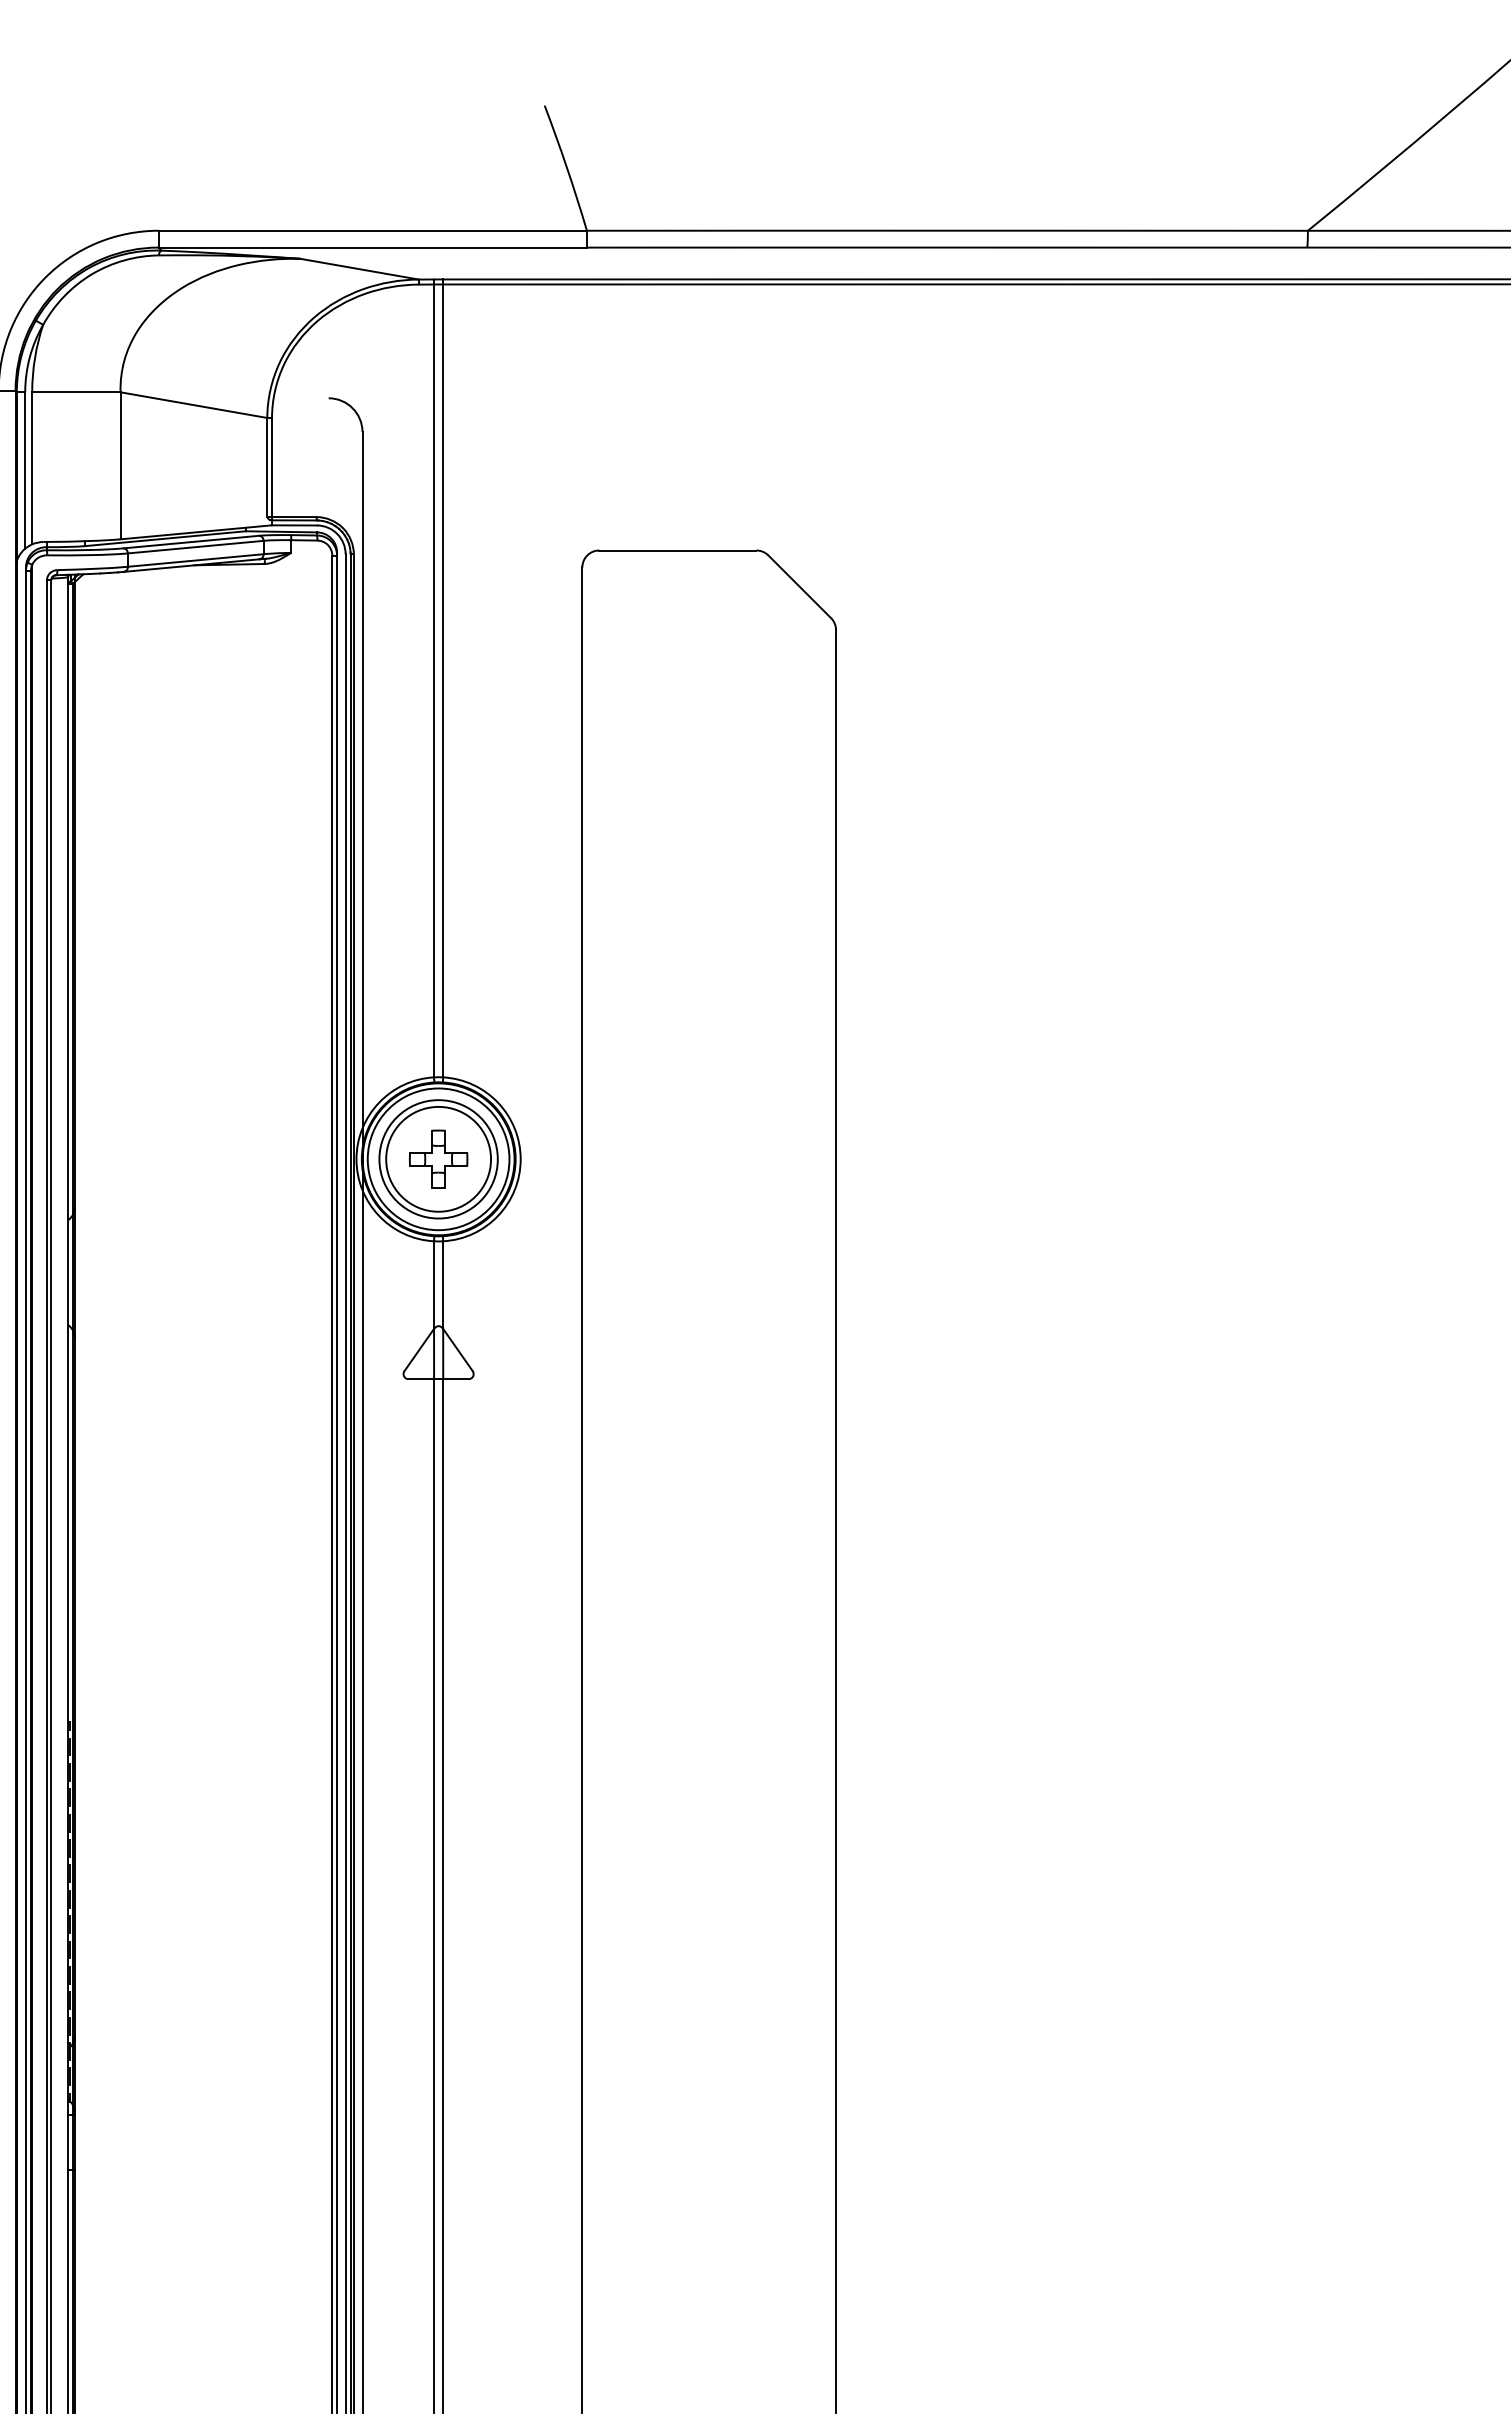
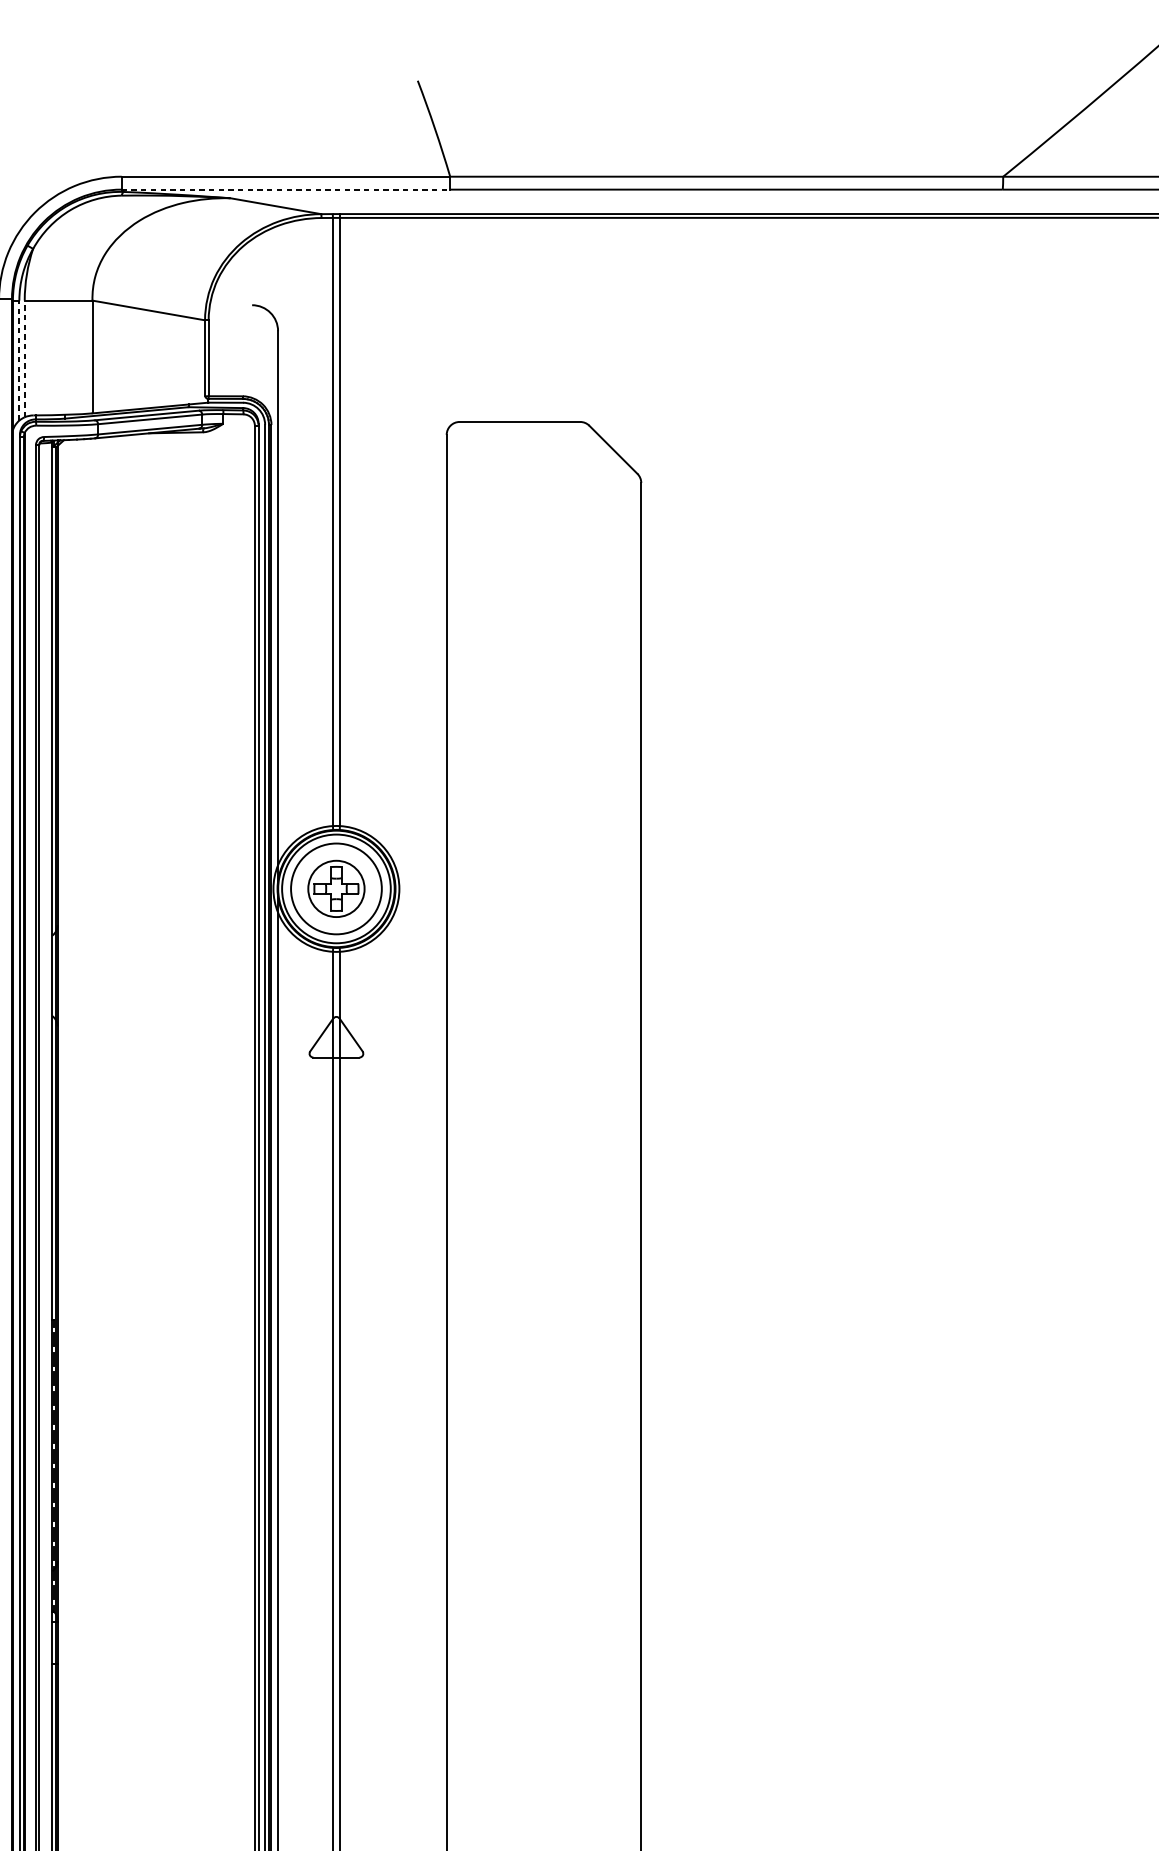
line: (373, 247) -> (286, 189), solid -> dashed
line: (32, 467) -> (24, 358), solid -> dashed
line: (25, 469) -> (19, 359), solid -> dashed
circle: (438, 1158) -> (336, 888), size x0.7

